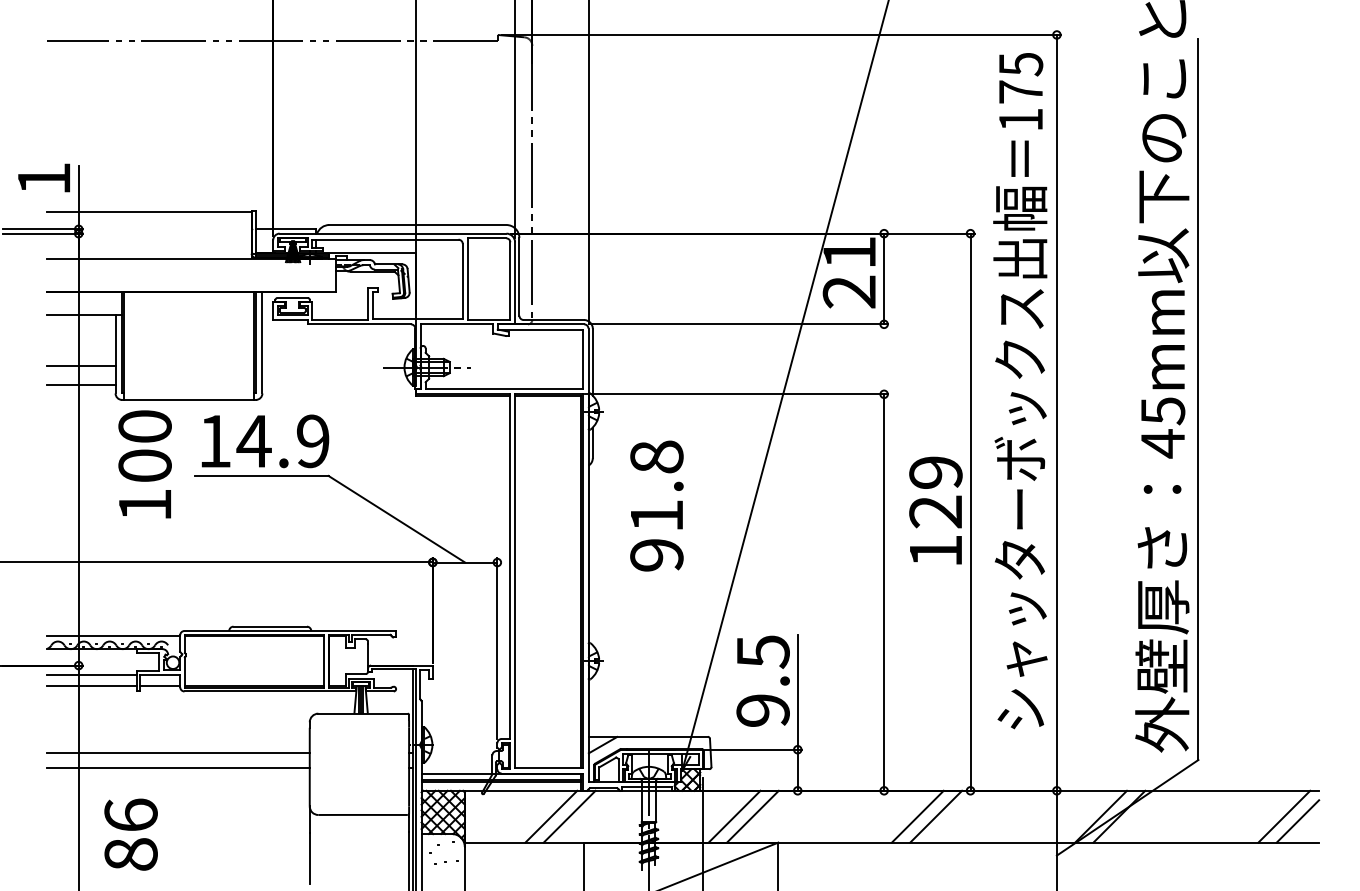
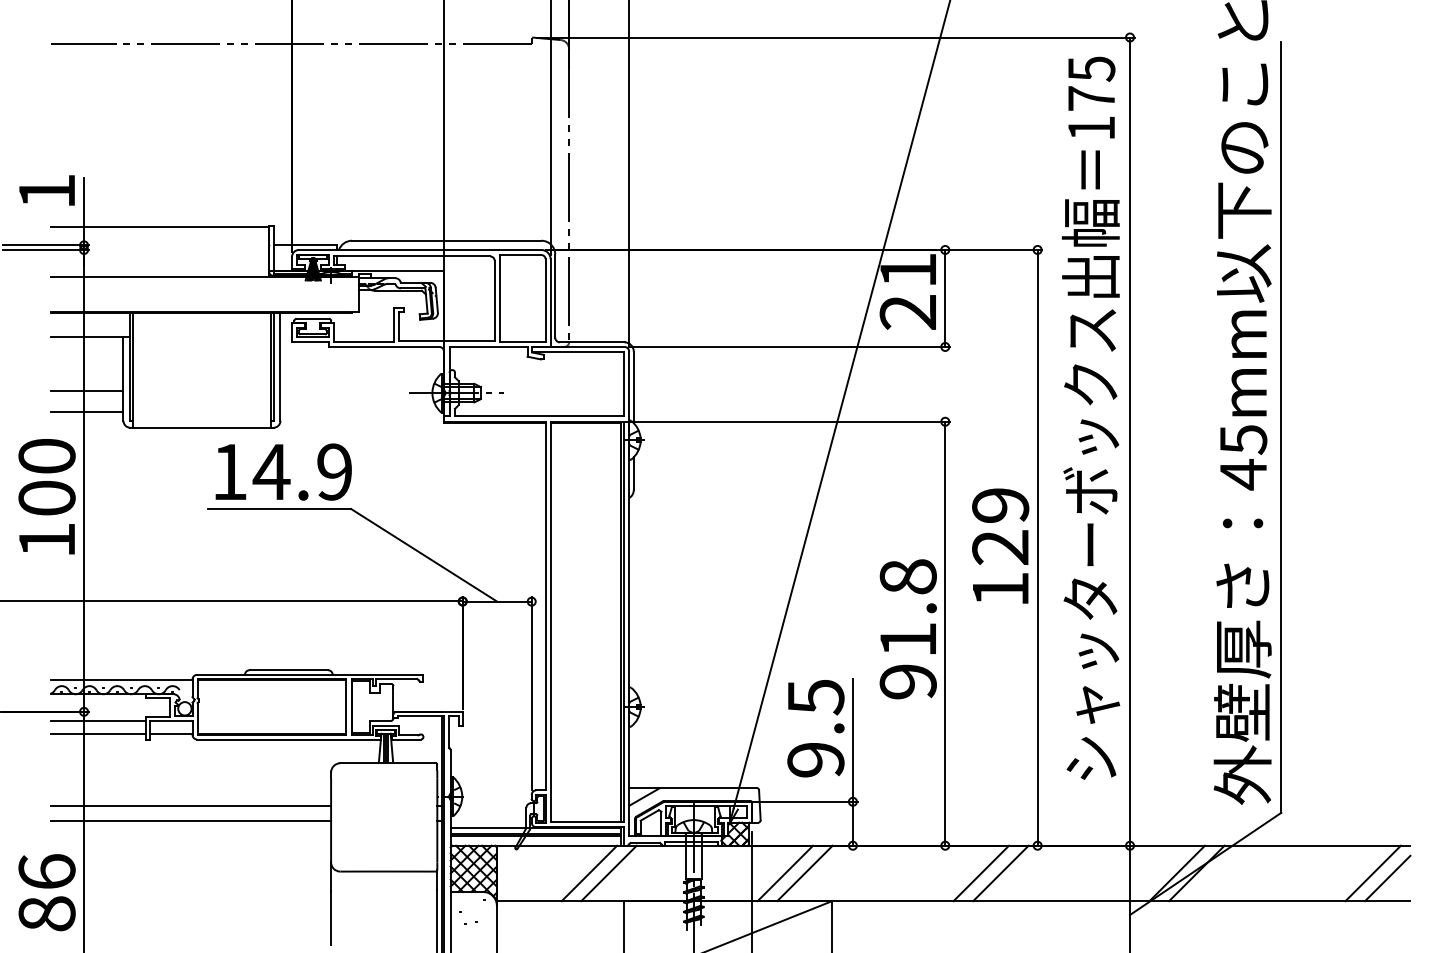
text: (144, 464) -> (46, 496), moved
text: (656, 506) -> (907, 629), moved
text: (130, 834) -> (46, 892), moved

